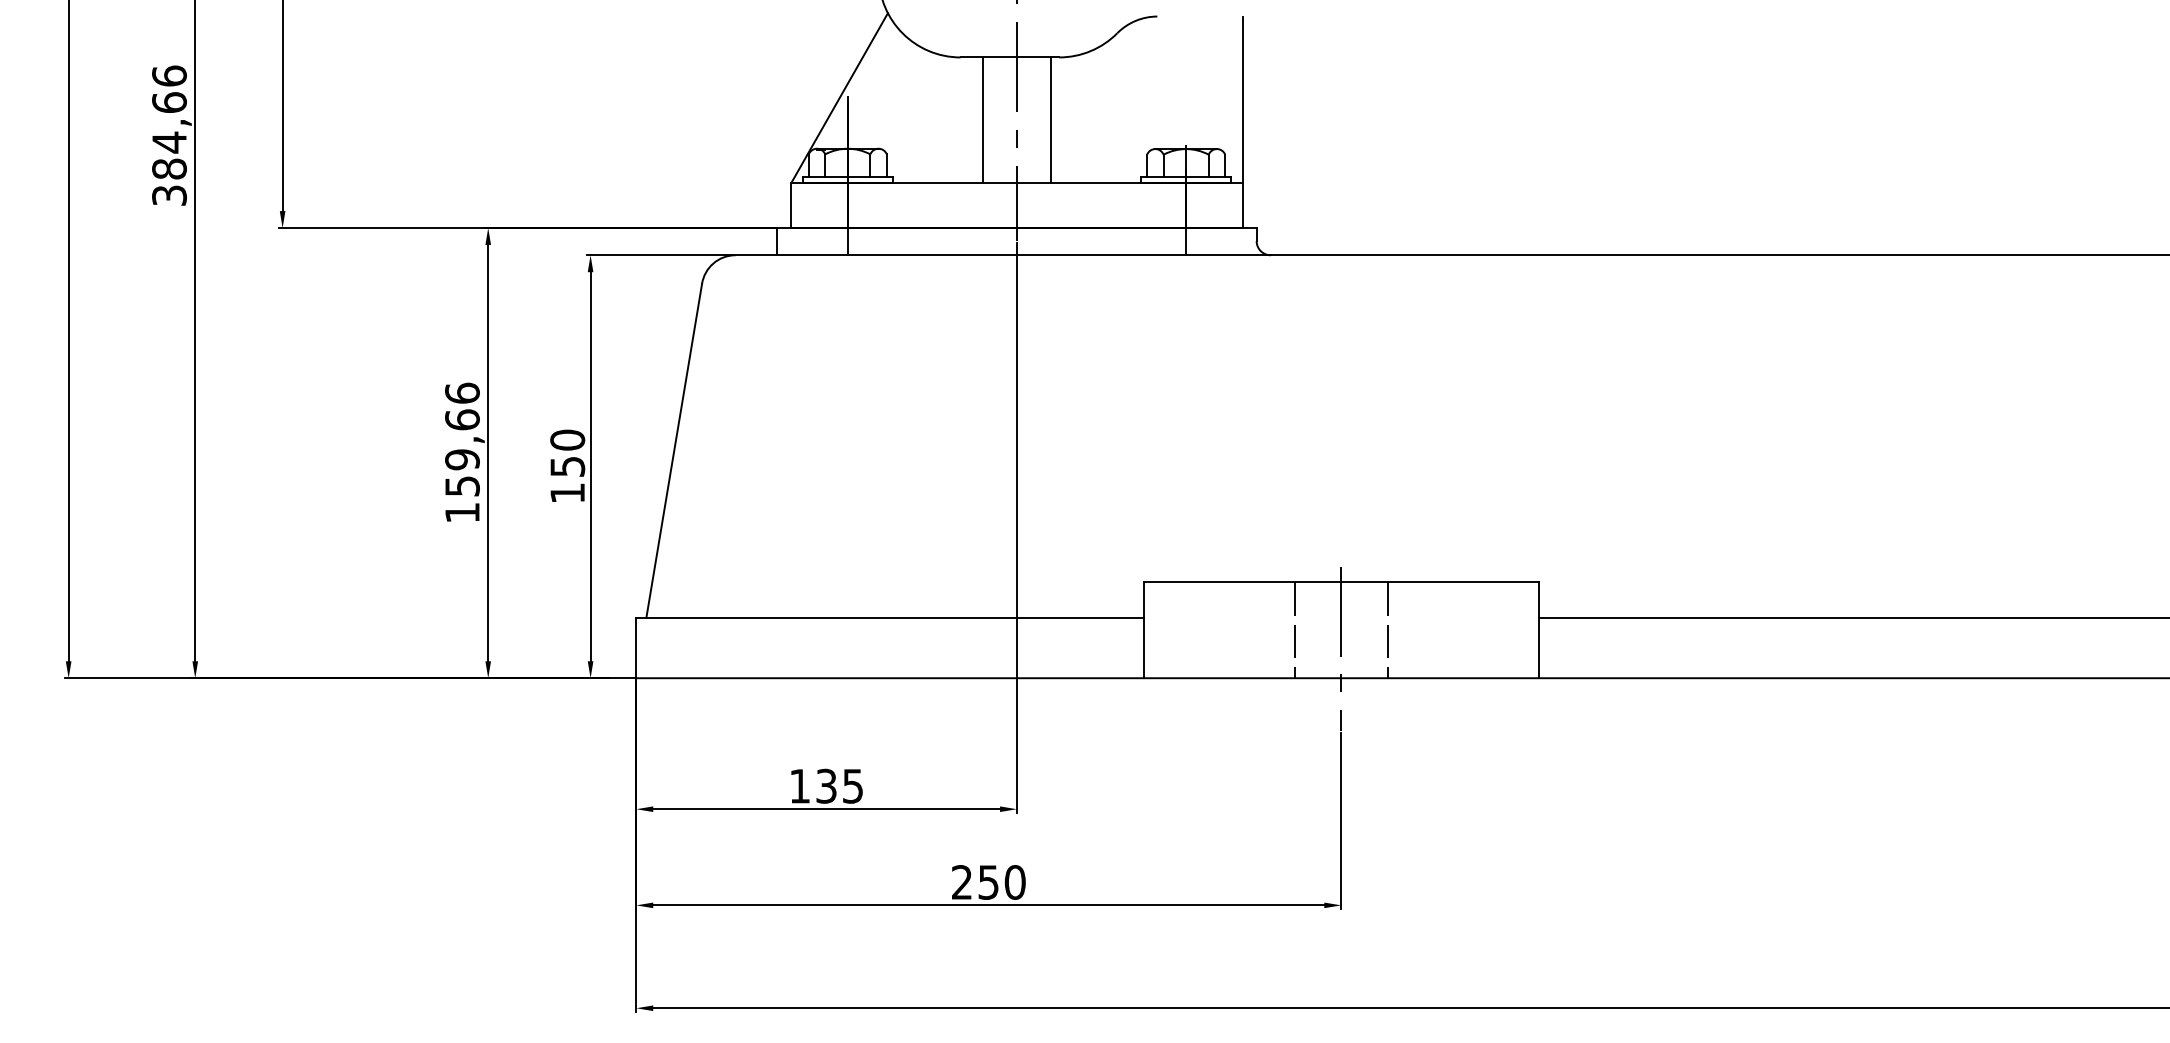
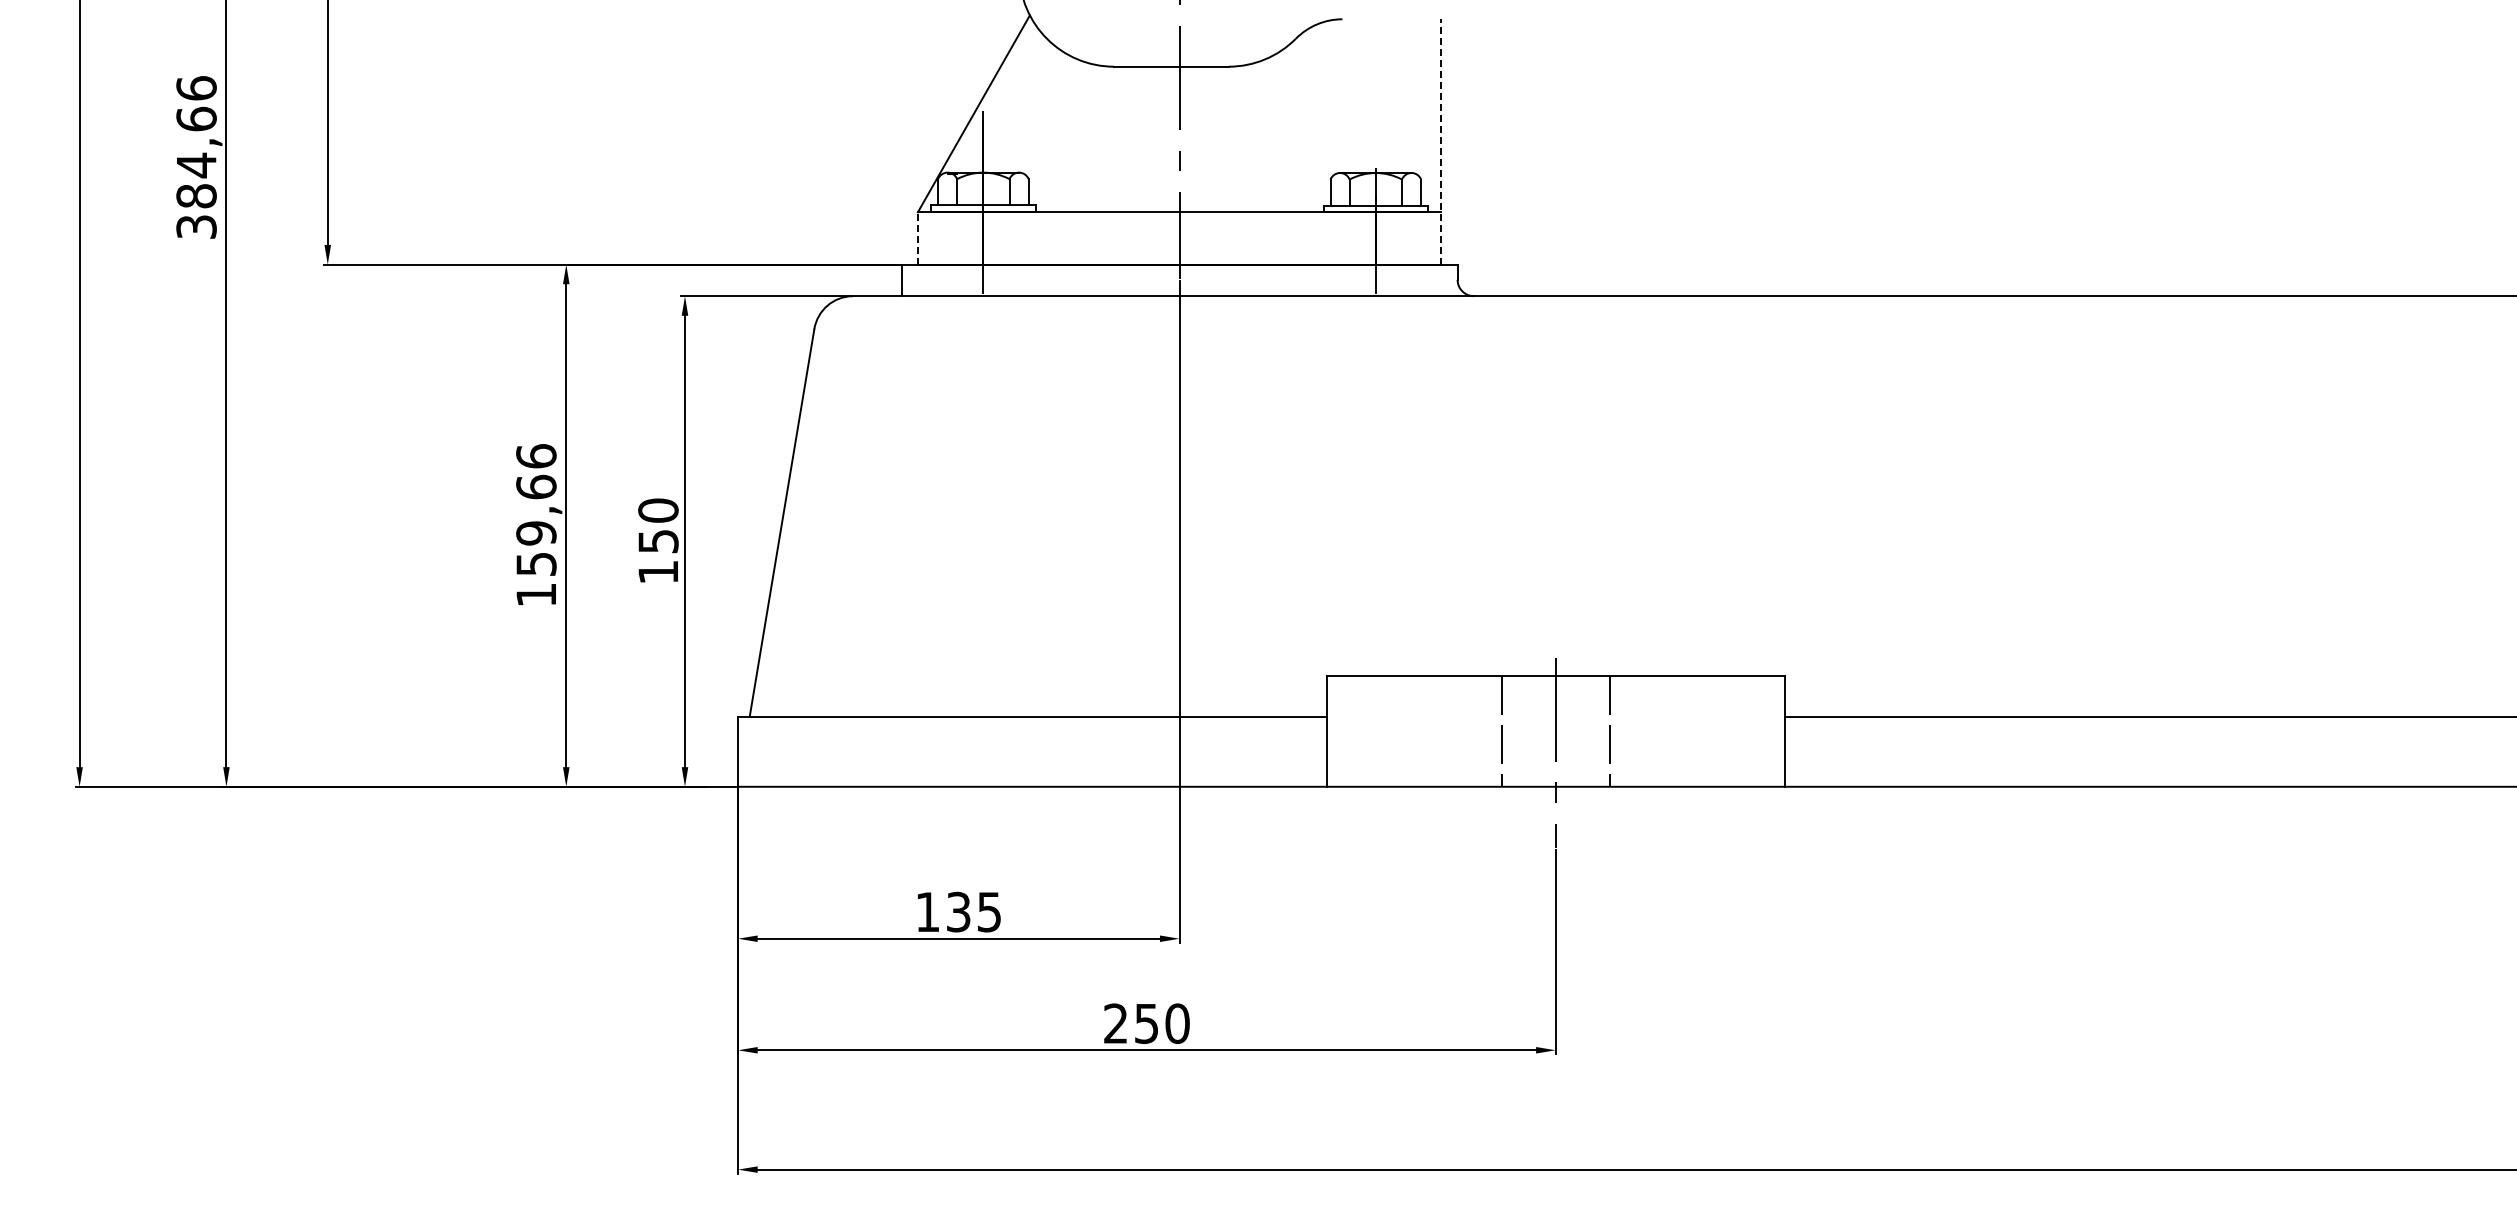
line: (983, 120) -> (1140, 139), removed
line: (1050, 120) -> (1218, 139), removed
line: (1242, 121) -> (1441, 141), solid -> dashed
line: (791, 204) -> (917, 237), solid -> dashed

